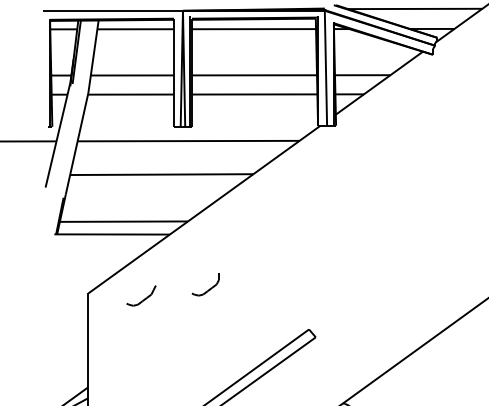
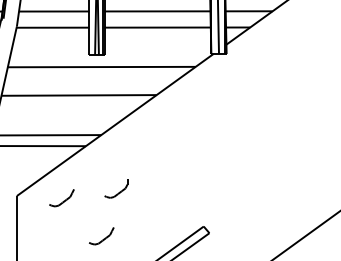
part: (188, 340) -> (101, 235), added

